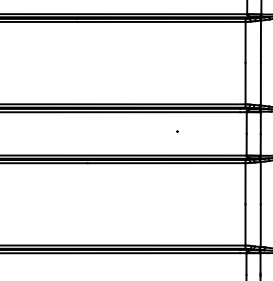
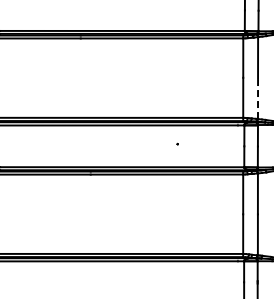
line: (261, 84) -> (258, 98), solid -> dashed

